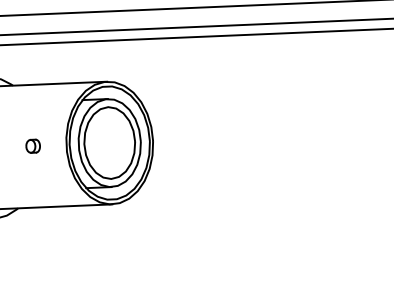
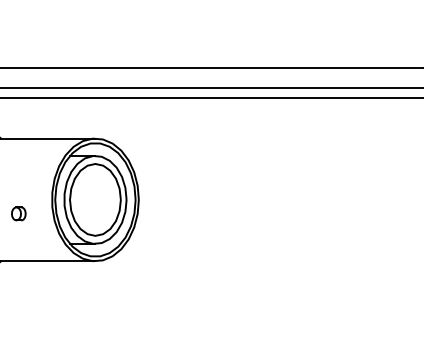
part: (32, 145) -> (18, 213), moved

